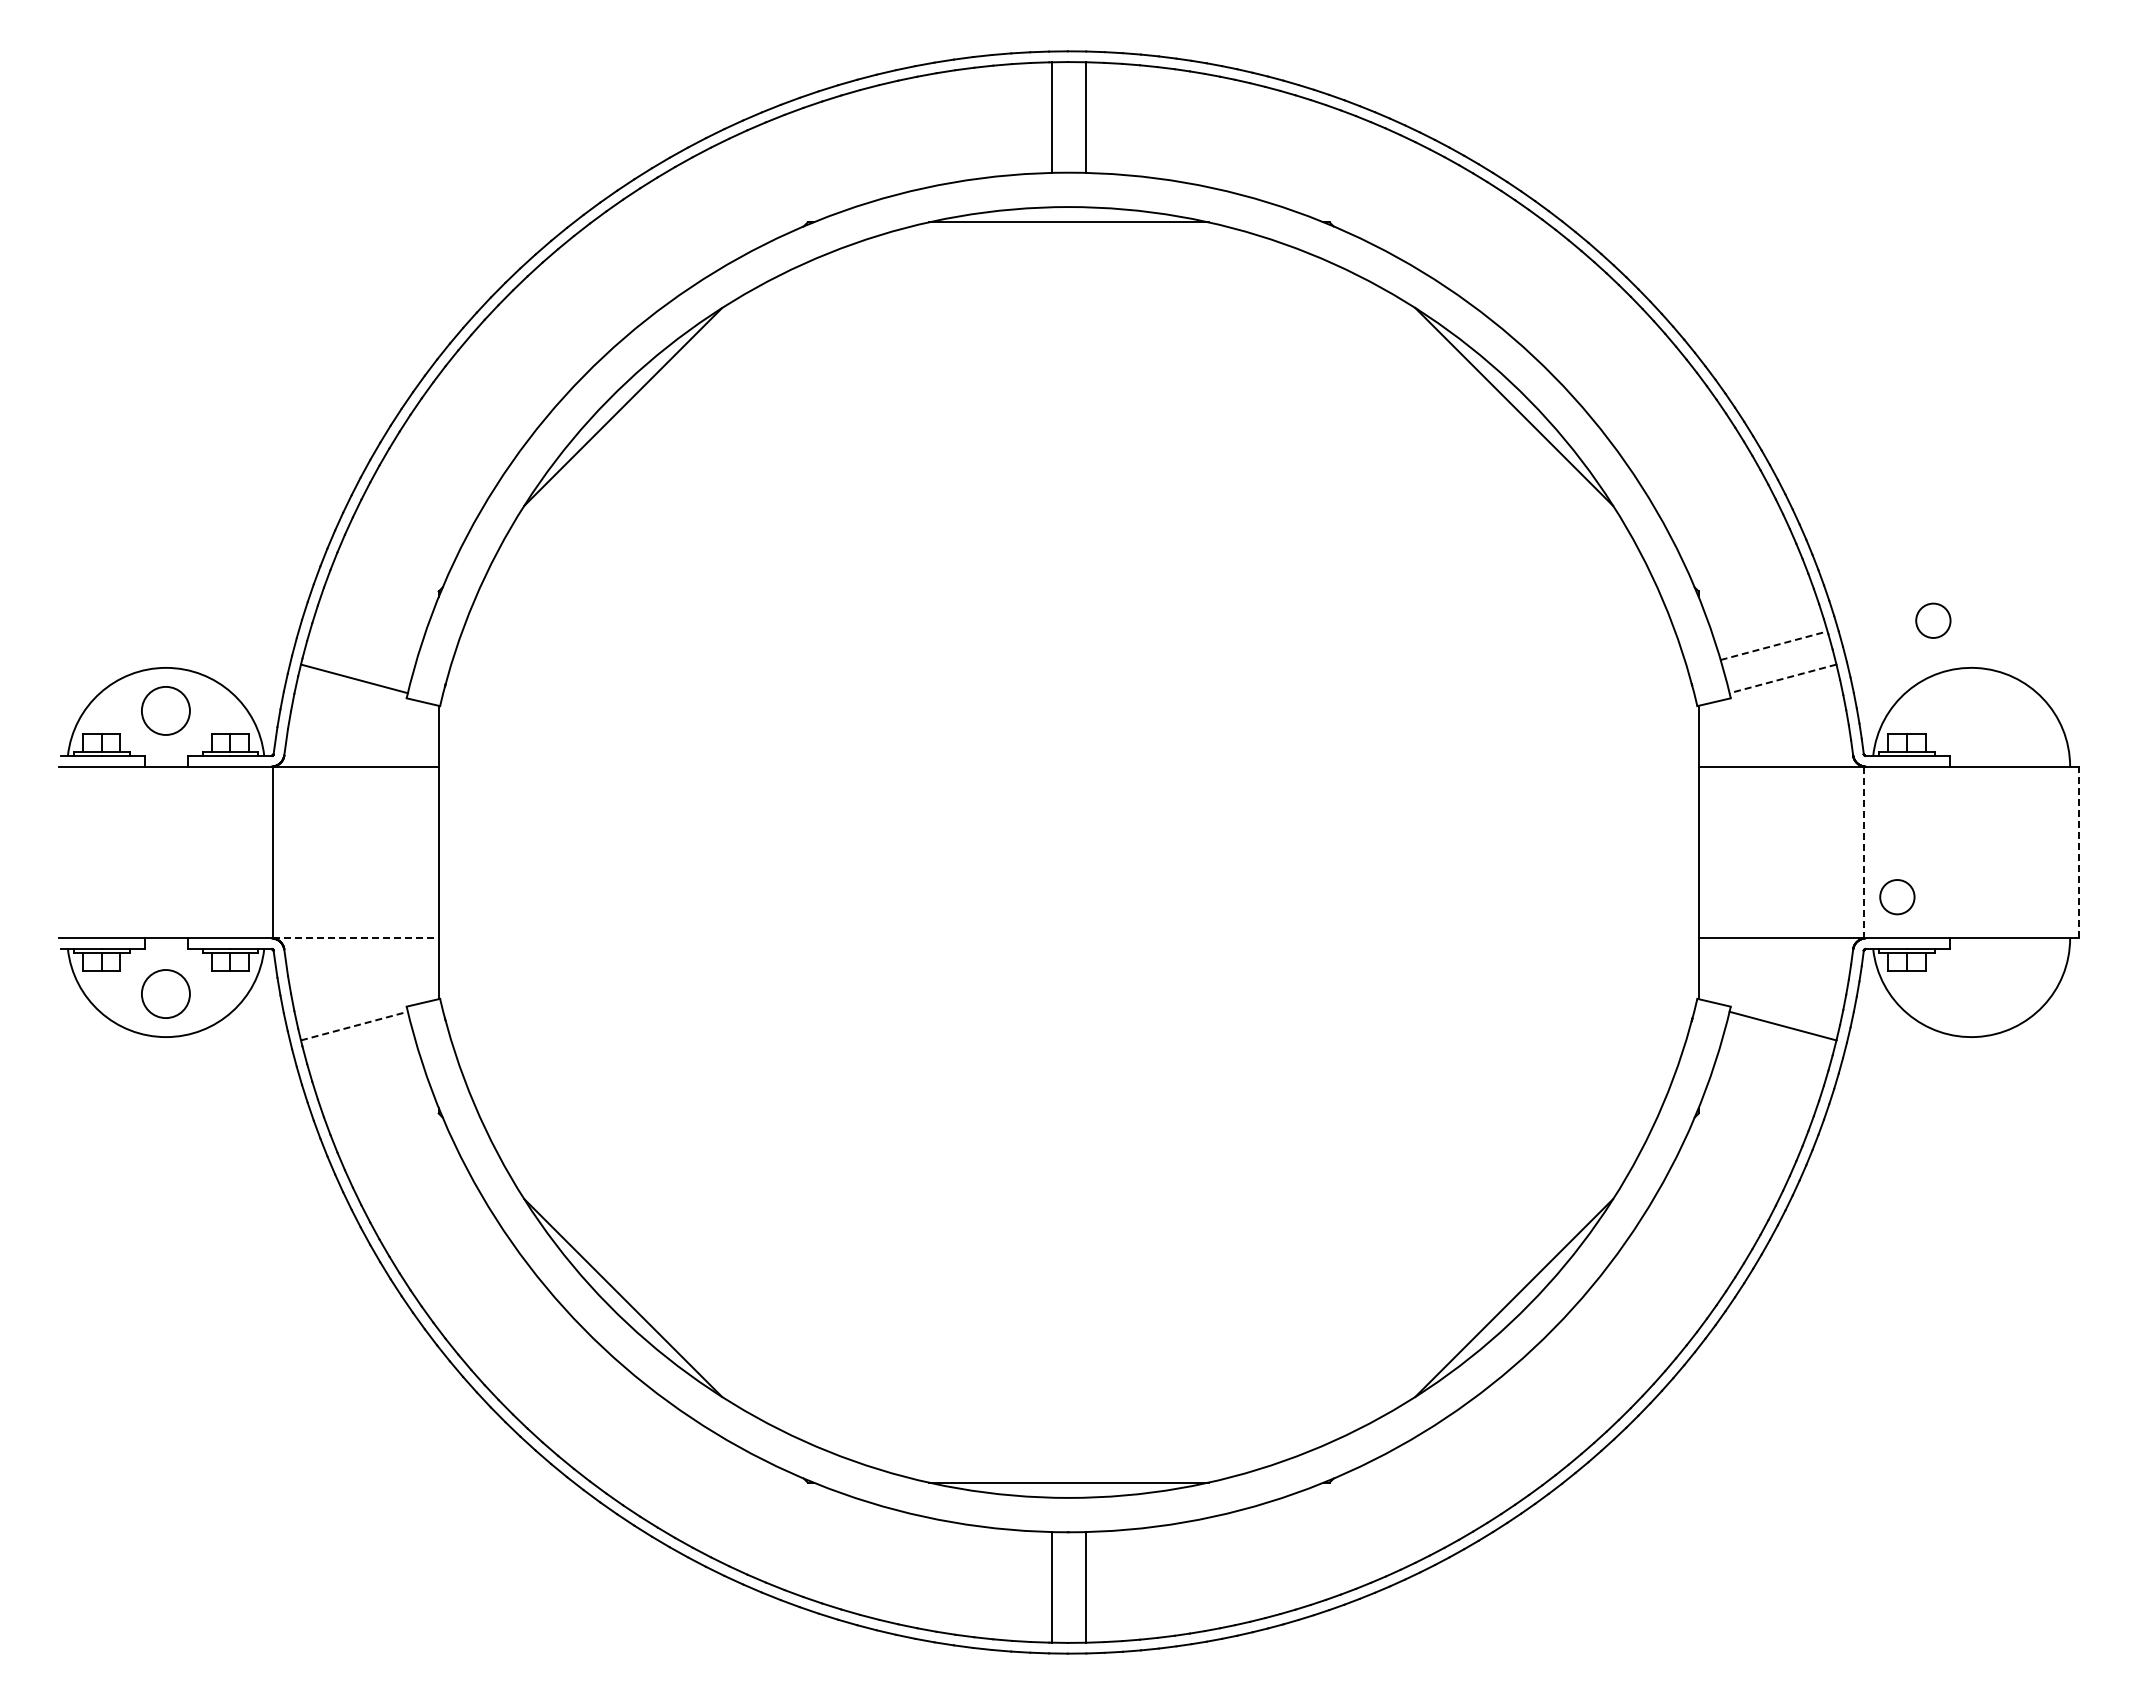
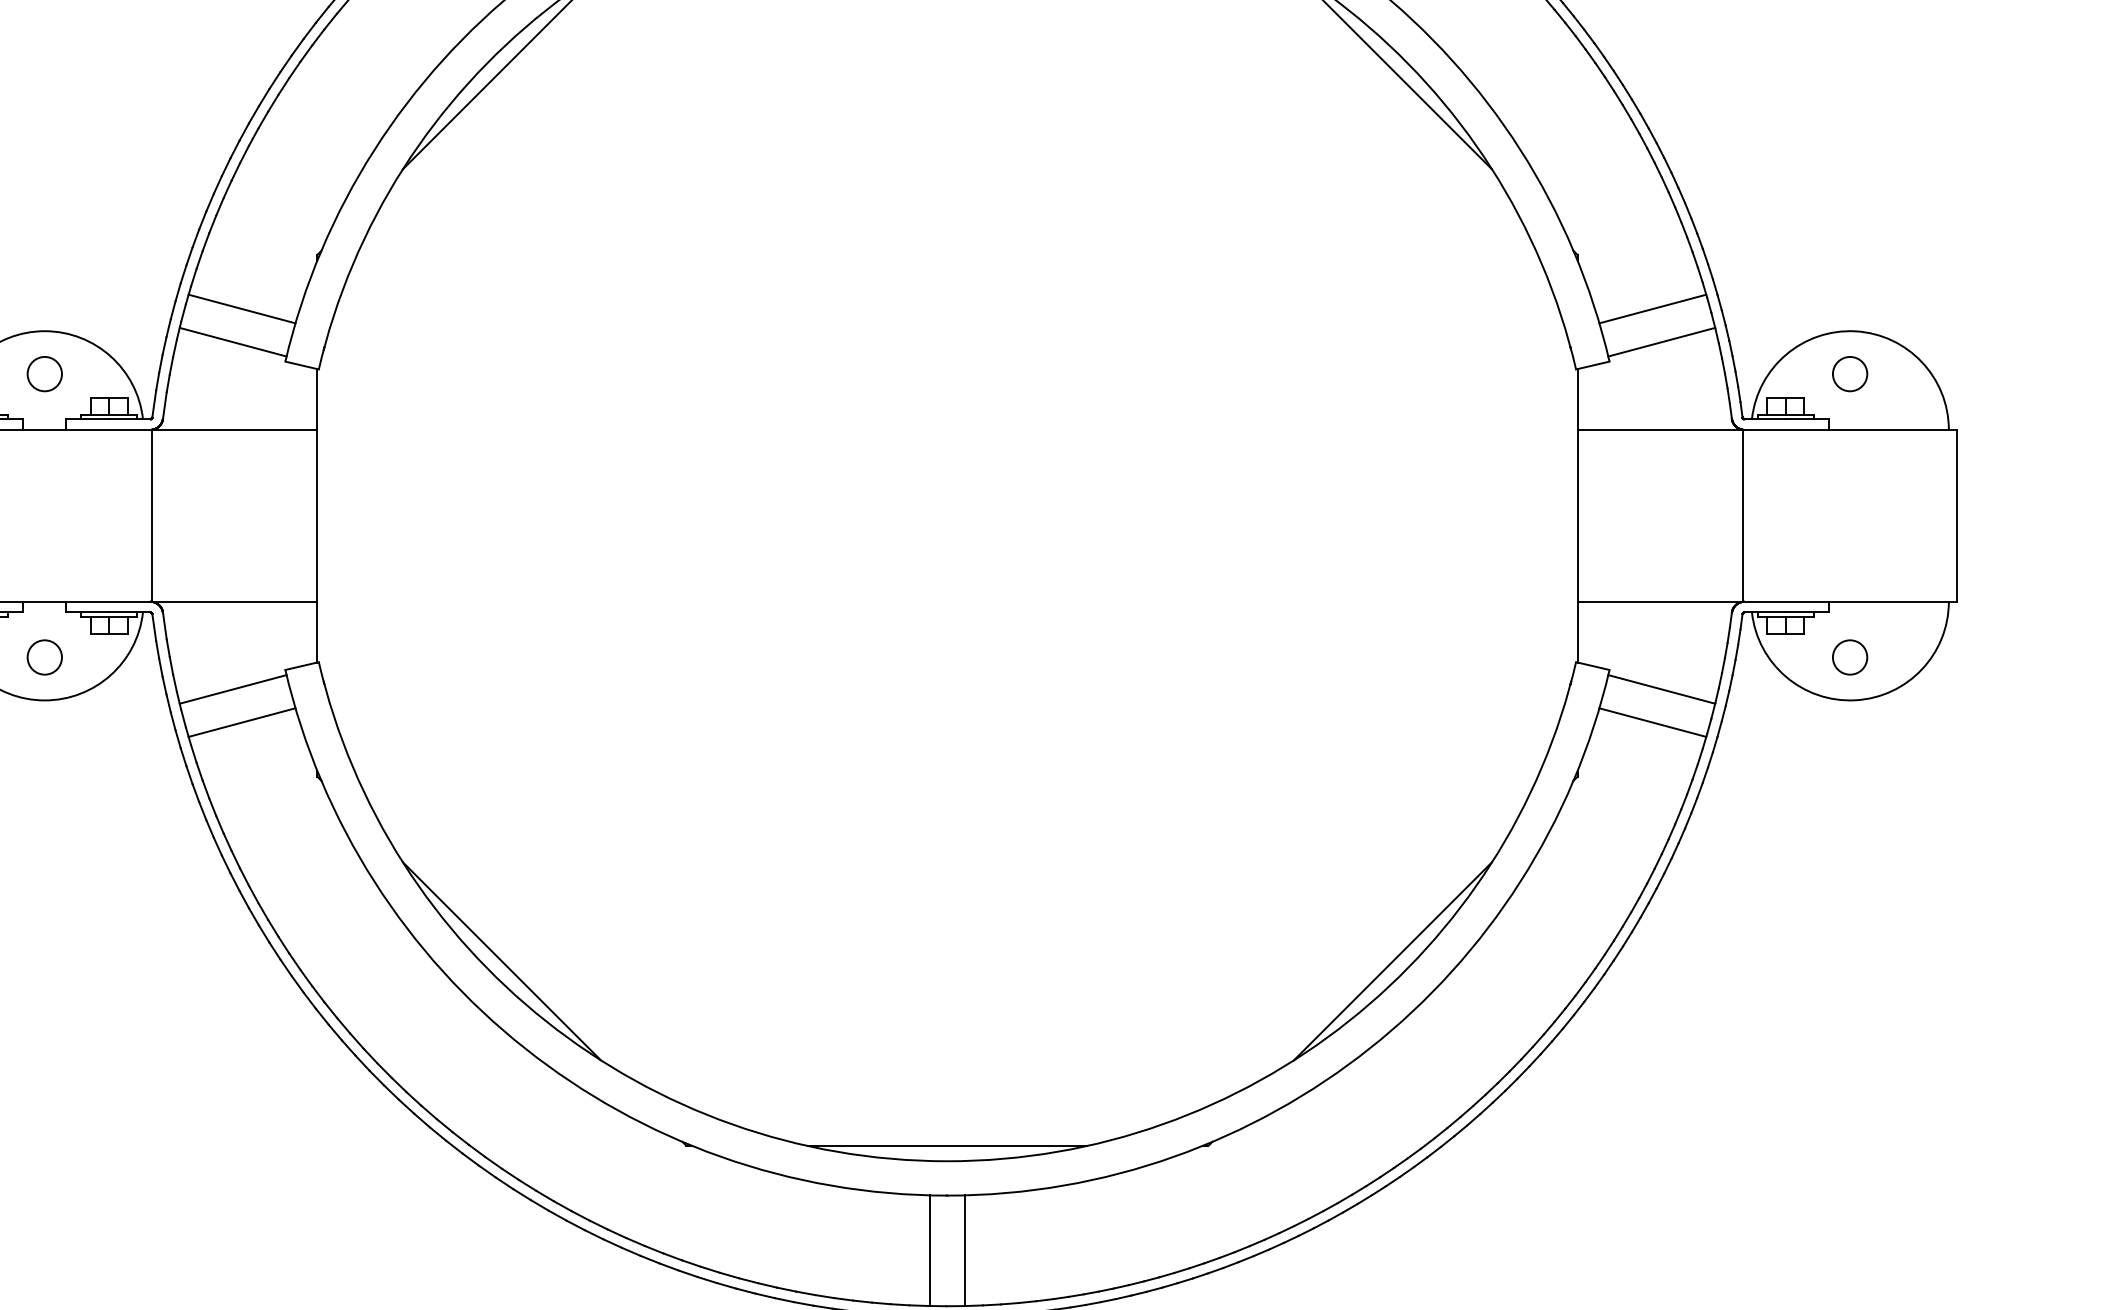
circle: (1933, 620) -> (1850, 373), moved
line: (362, 645) -> (241, 308), added
line: (1774, 645) -> (1653, 308), dashed -> solid
line: (1782, 679) -> (1661, 342), dashed -> solid
circle: (166, 710) -> (45, 373), size x0.71
line: (1864, 852) -> (1743, 515), dashed -> solid
line: (2078, 852) -> (1957, 515), dashed -> solid
circle: (1897, 897) -> (1850, 657), moved
line: (356, 938) -> (235, 601), dashed -> solid
circle: (166, 994) -> (45, 657), size x0.71
line: (354, 1025) -> (233, 688), dashed -> solid
line: (362, 1058) -> (241, 721), added
line: (1773, 1058) -> (1652, 721), added

